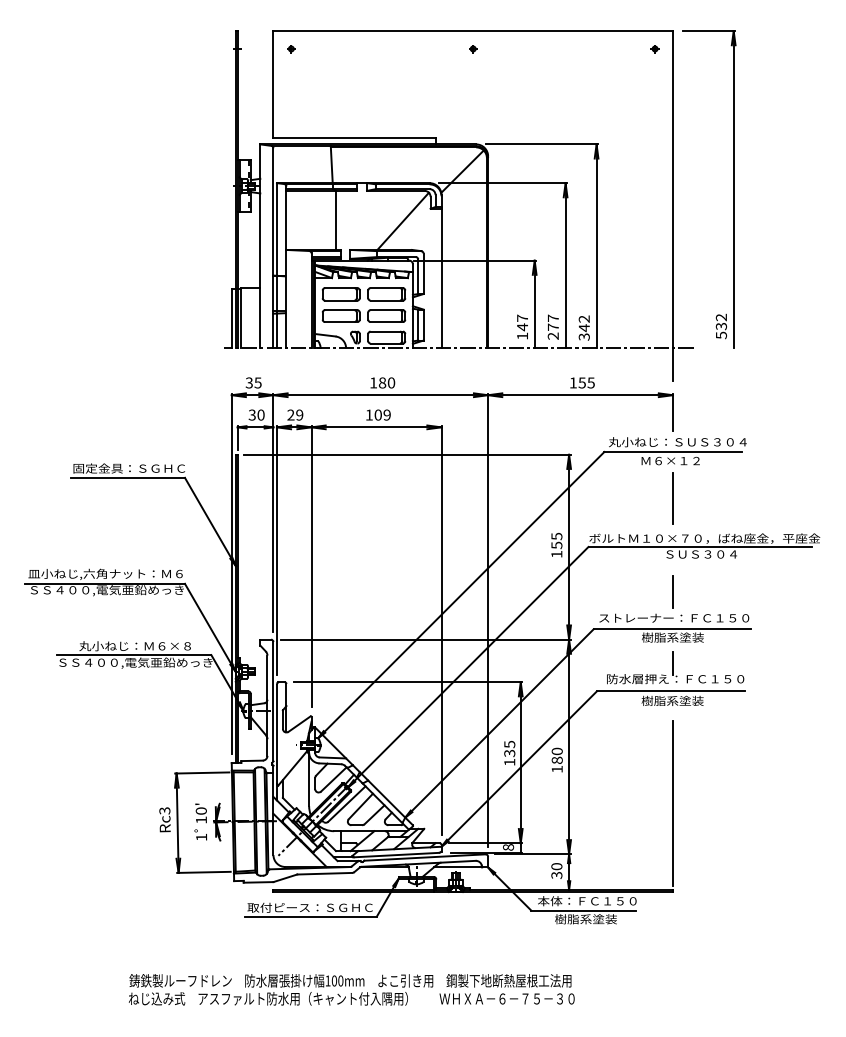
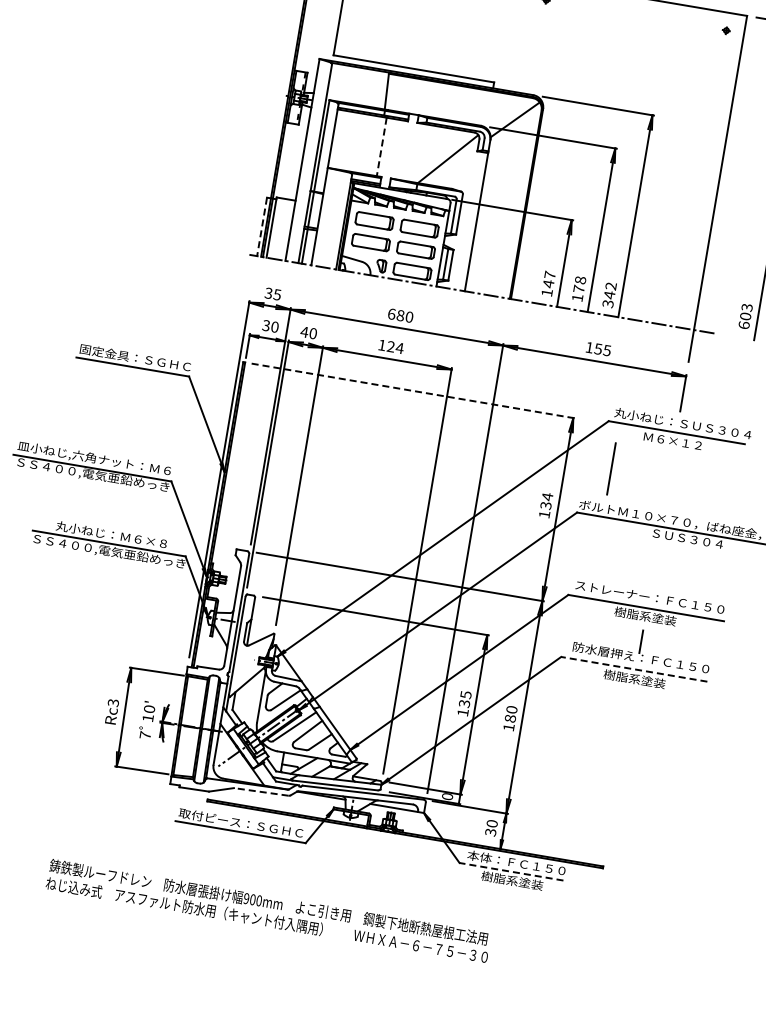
line: (336, 220) -> (382, 147), solid -> dashed
line: (231, 318) -> (261, 226), solid -> dashed
text: (552, 326) -> (578, 288), 277 -> 178
text: (721, 326) -> (745, 316), 532 -> 603
text: (373, 382) -> (391, 313), 180 -> 680
text: (295, 414) -> (309, 332), 29 -> 40
text: (382, 414) -> (395, 346), 109 -> 124
line: (407, 454) -> (413, 390), solid -> dashed
line: (672, 498) -> (610, 468), moved
text: (556, 540) -> (546, 500), 155 -> 134
line: (672, 592) -> (652, 571), removed
line: (670, 691) -> (634, 669), solid -> dashed
line: (672, 802) -> (617, 779), removed
text: (201, 837) -> (145, 735), 1 -> 7
text: (508, 847) -> (447, 796), 8 -> 0
line: (324, 873) -> (261, 791), solid -> dashed
line: (583, 910) -> (511, 871), solid -> dashed
text: (327, 980) -> (246, 898), 100mm -> 900mm

